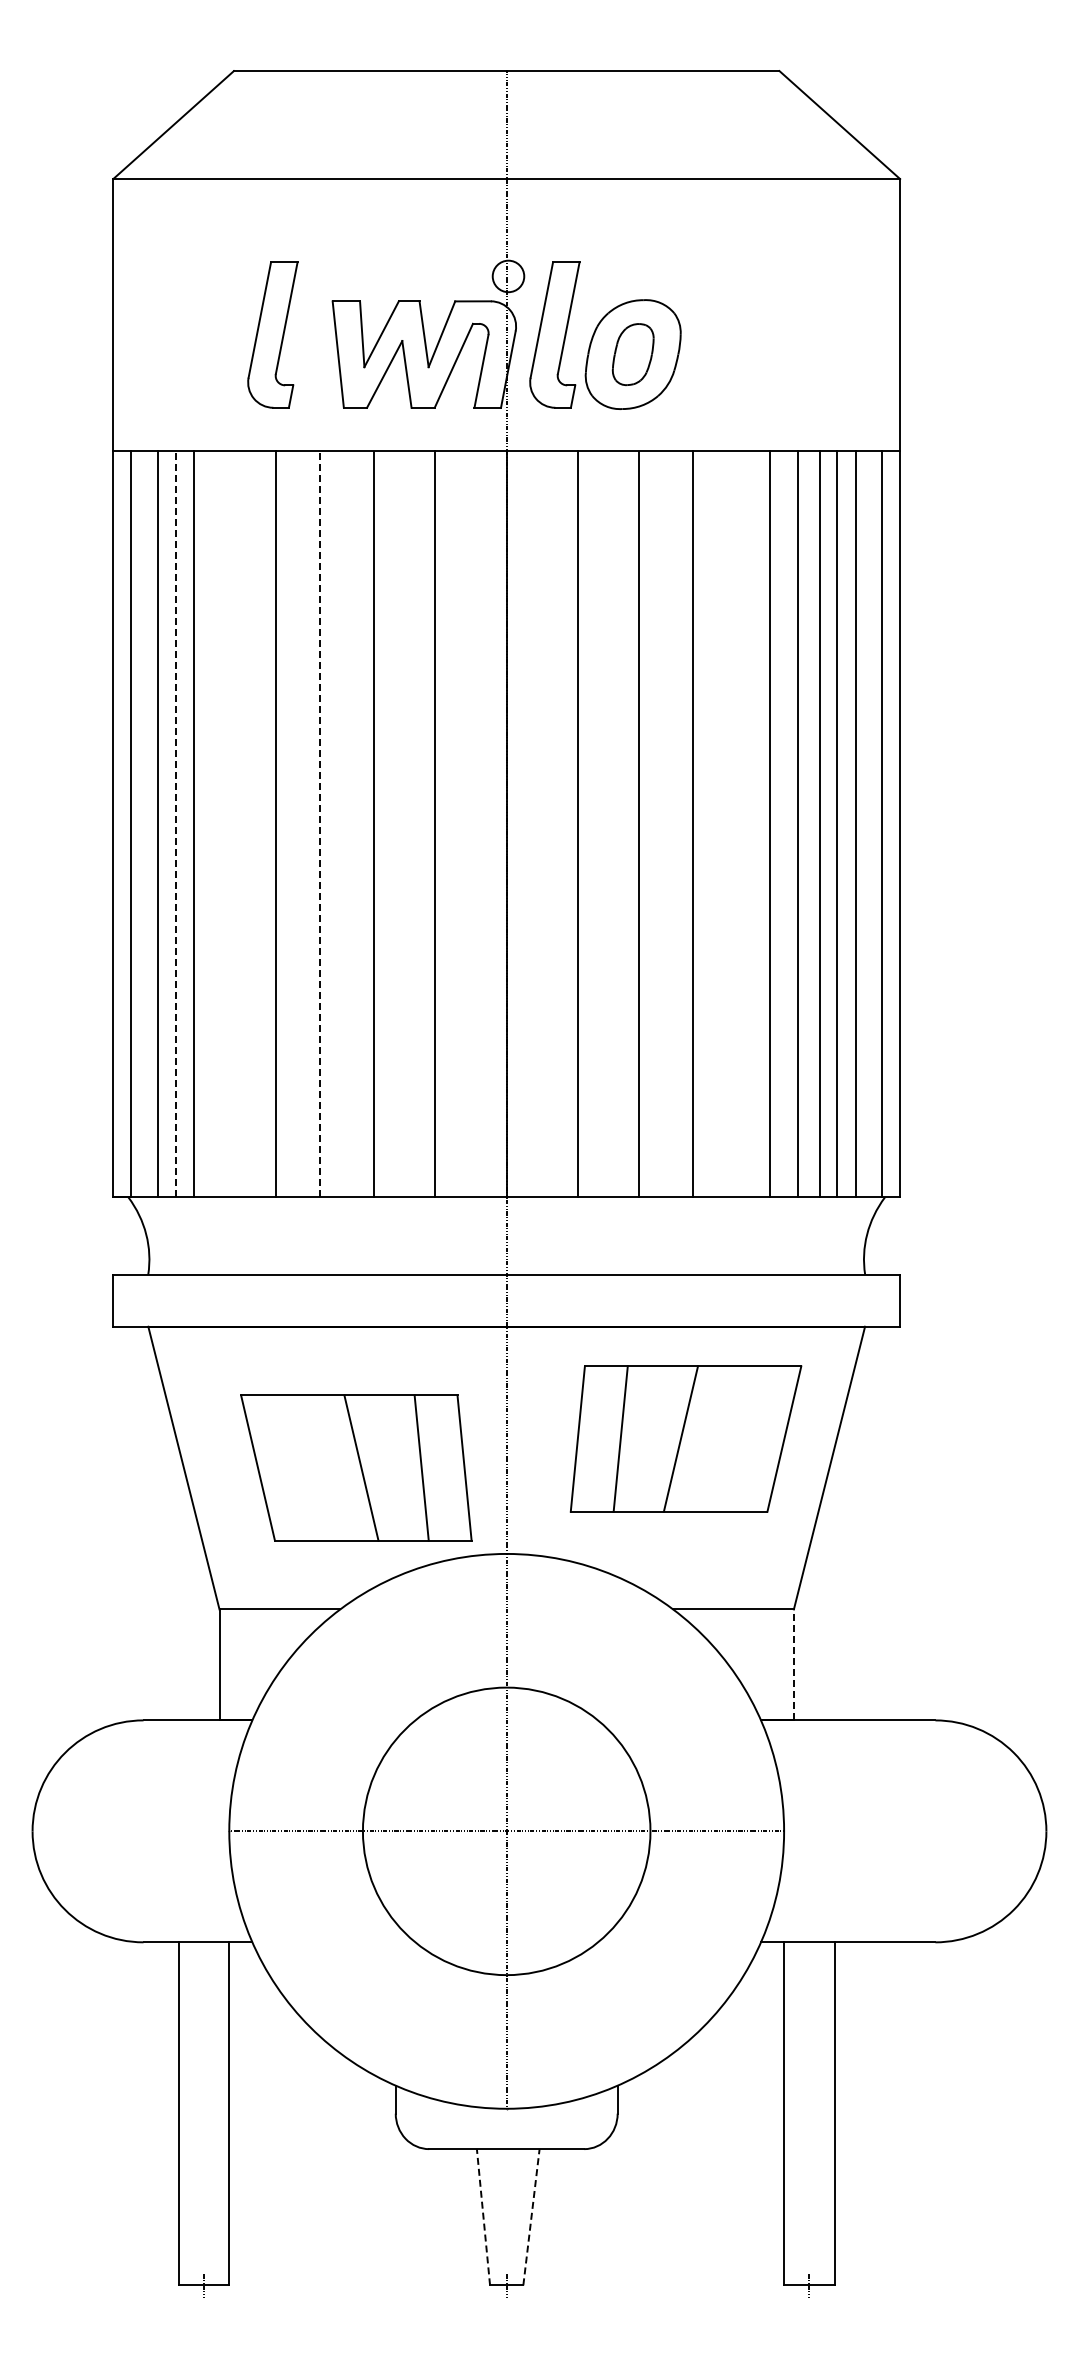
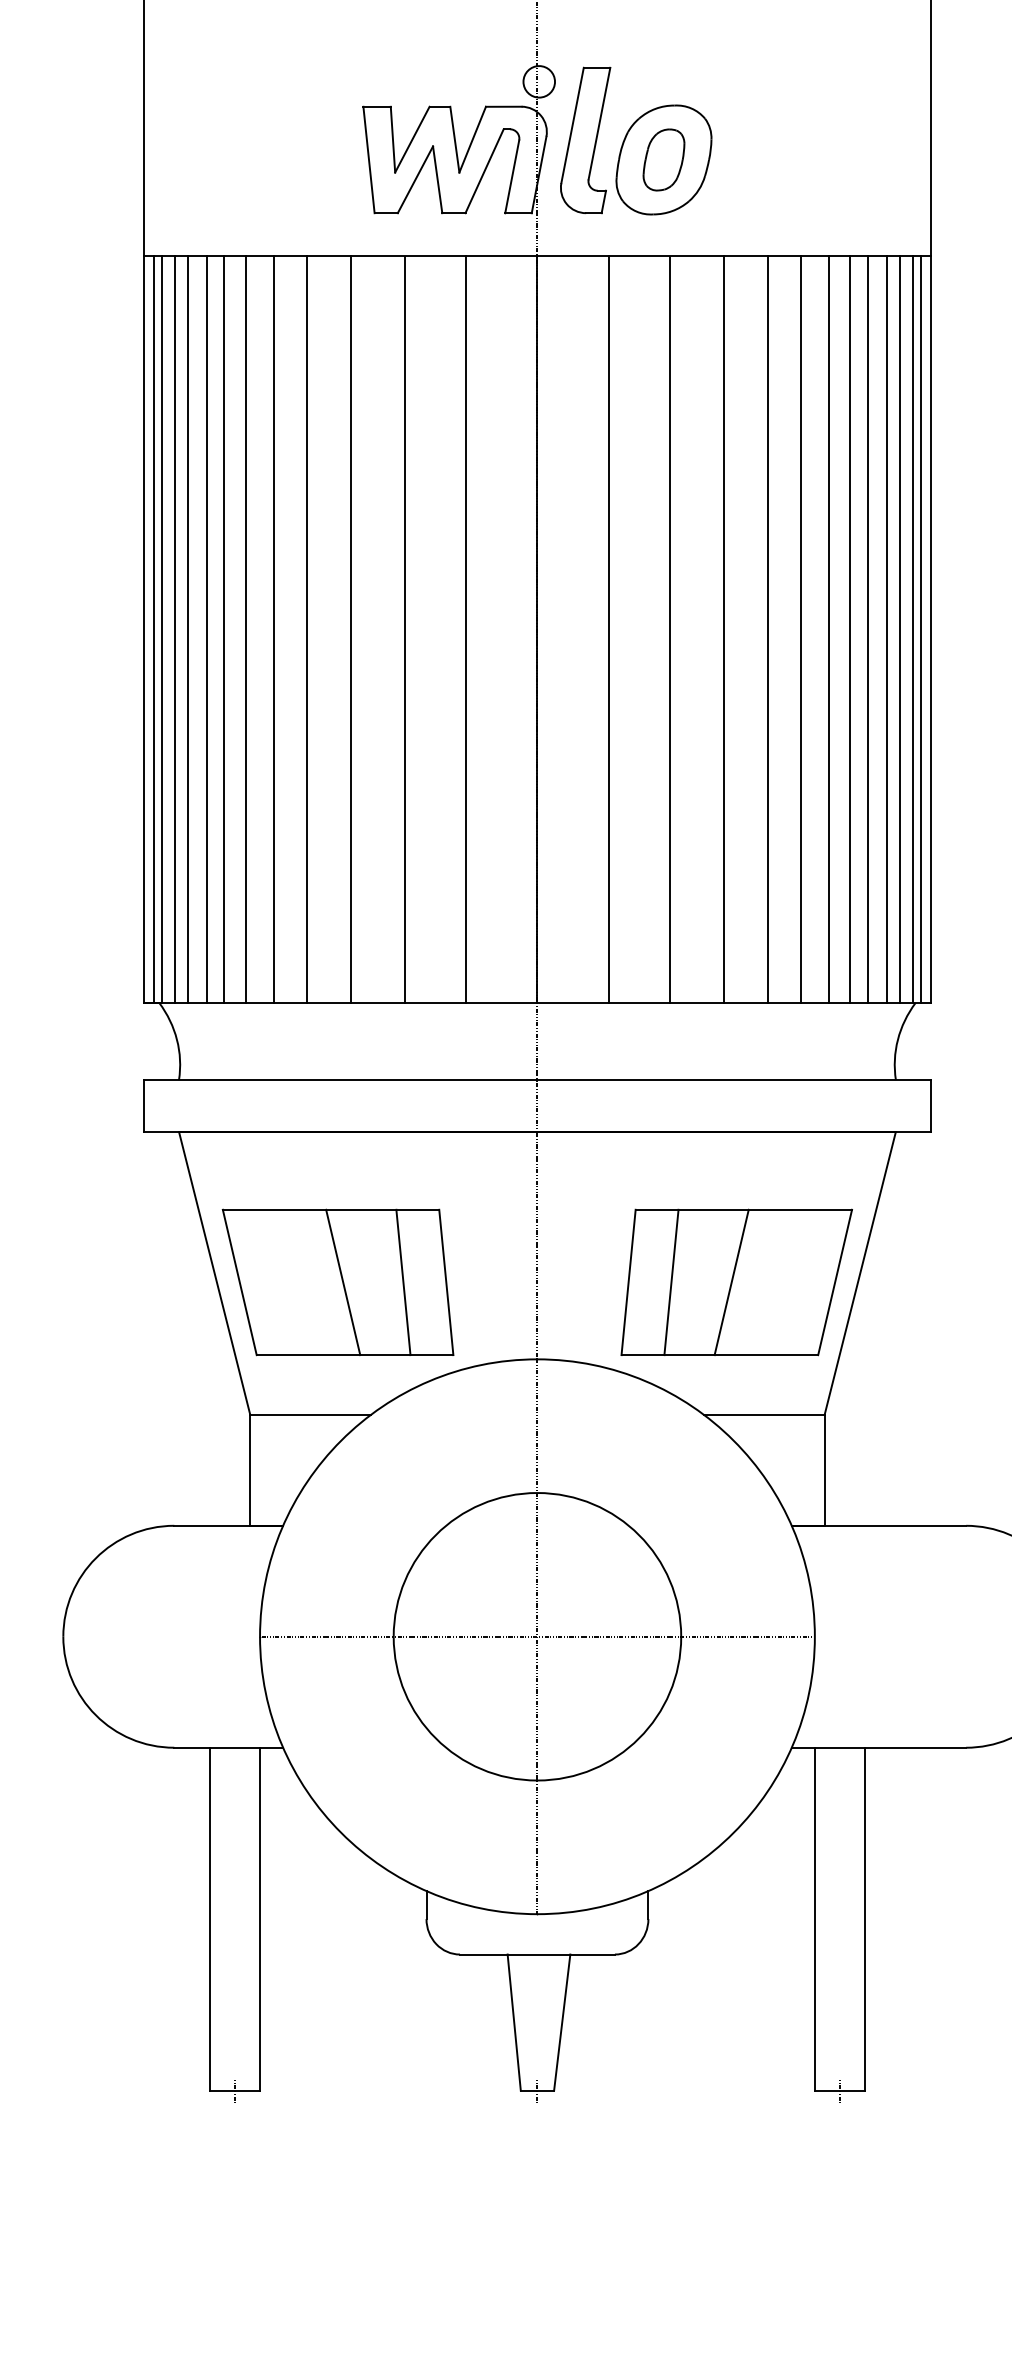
part: (272, 334) -> (303, 139), removed
line: (176, 823) -> (207, 628), dashed -> solid
line: (320, 823) -> (351, 628), dashed -> solid
line: (123, 824) -> (154, 629), added
line: (144, 824) -> (175, 629), added
line: (215, 824) -> (246, 629), added
line: (242, 824) -> (273, 629), added
line: (736, 824) -> (767, 629), added
line: (869, 824) -> (900, 629), added
line: (890, 824) -> (921, 629), added
part: (685, 1438) -> (736, 1281), moved
part: (356, 1467) -> (338, 1281), moved
line: (793, 1664) -> (824, 1469), dashed -> solid
line: (483, 2216) -> (514, 2021), dashed -> solid
line: (531, 2217) -> (562, 2022), dashed -> solid

